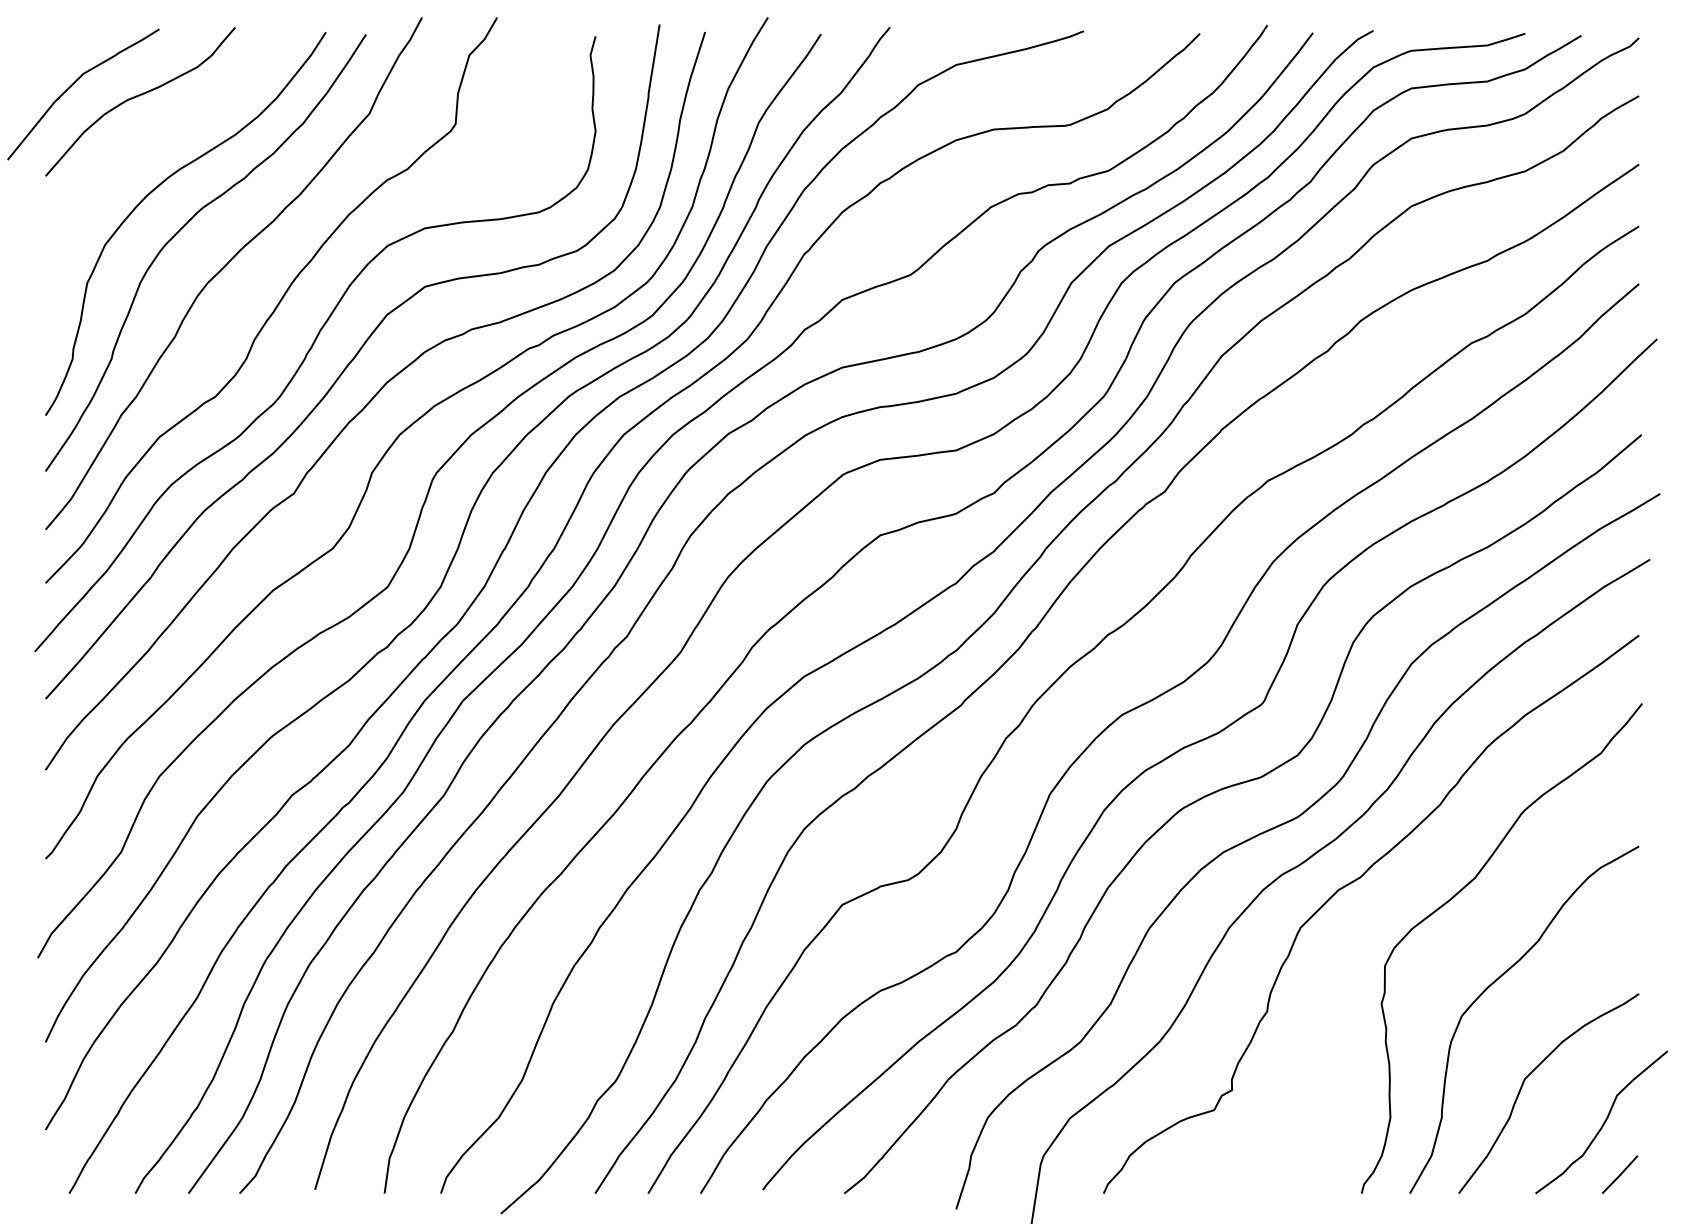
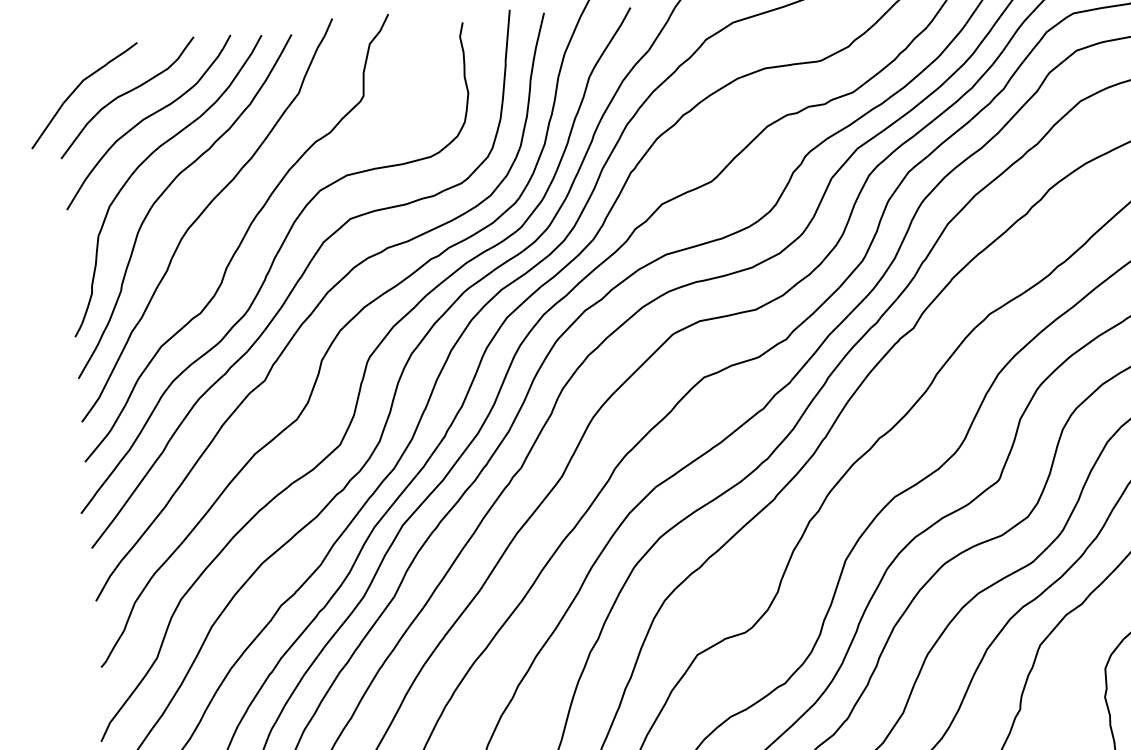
curve: (164, 131) -> (147, 118), added

